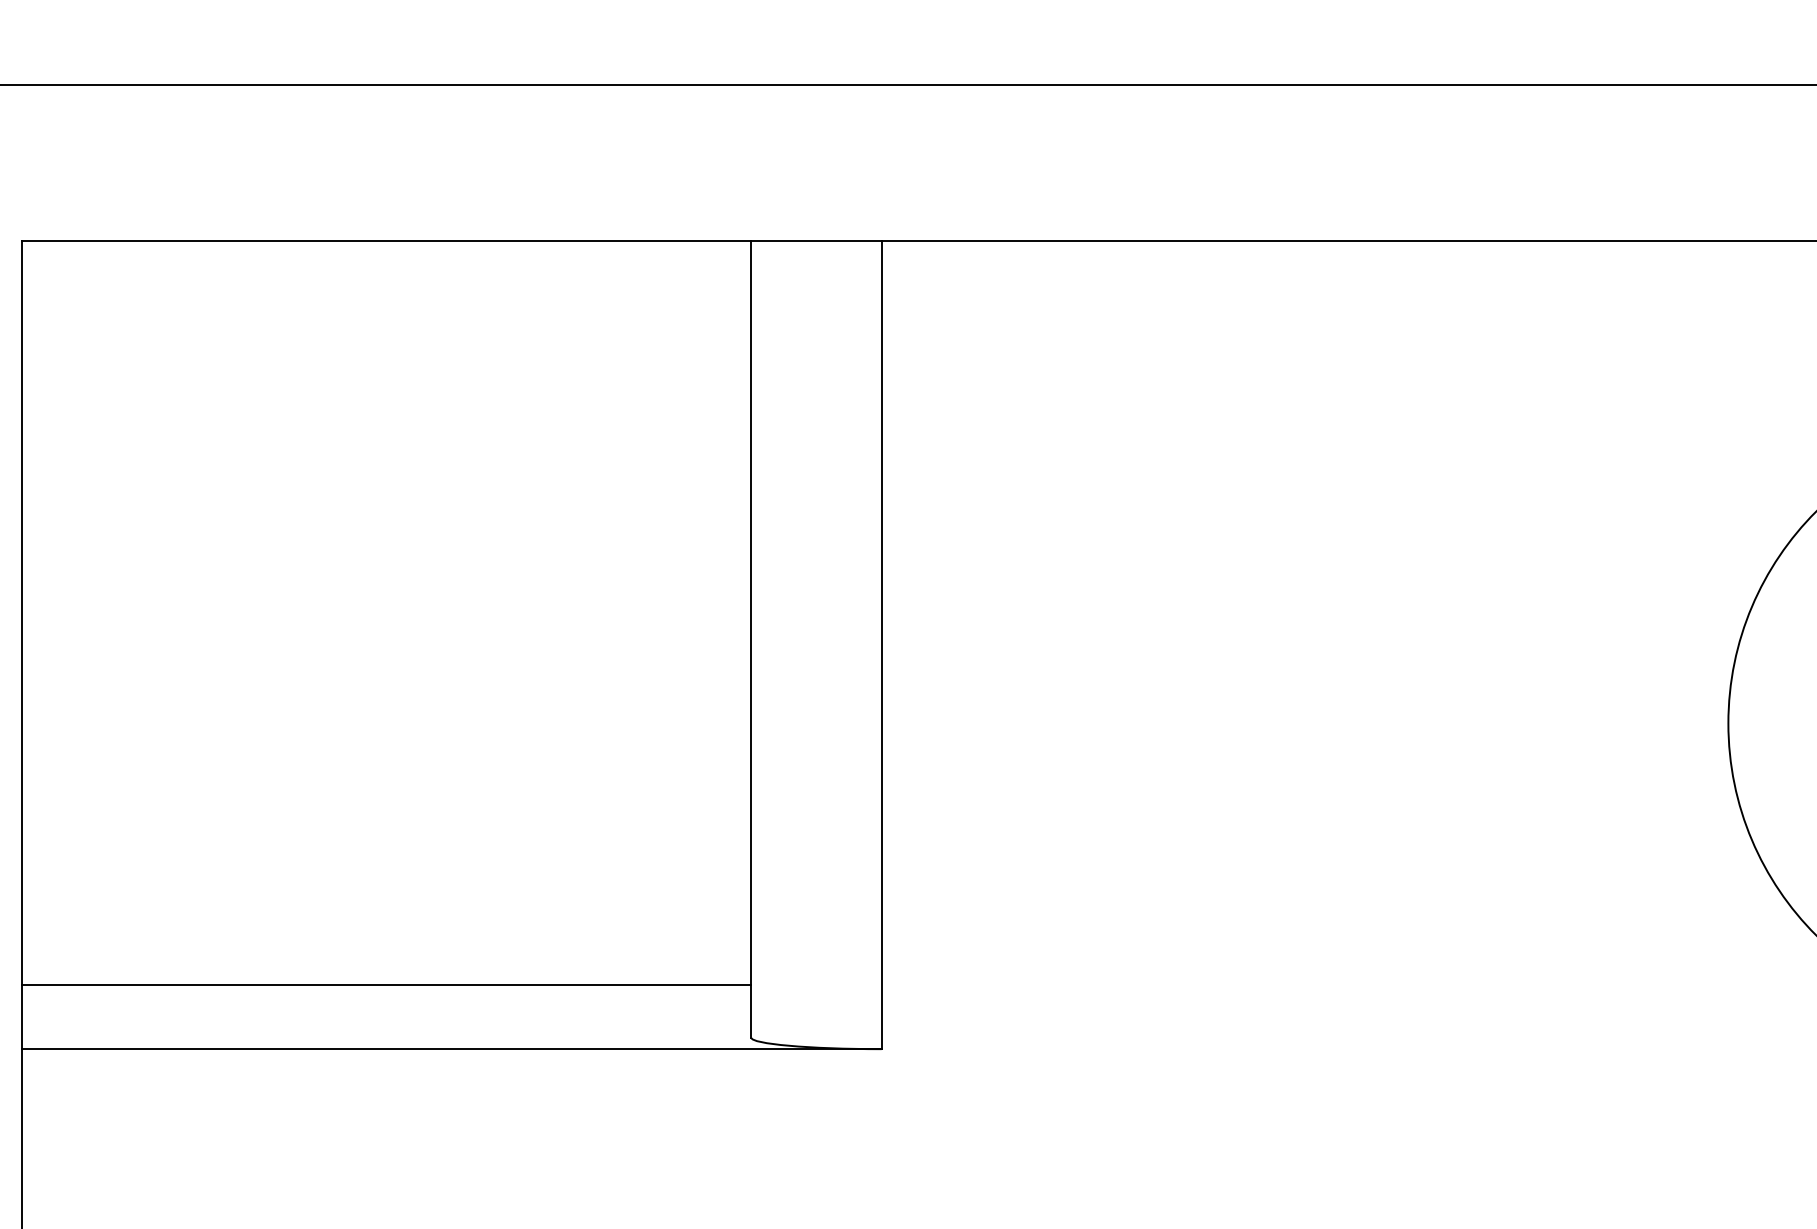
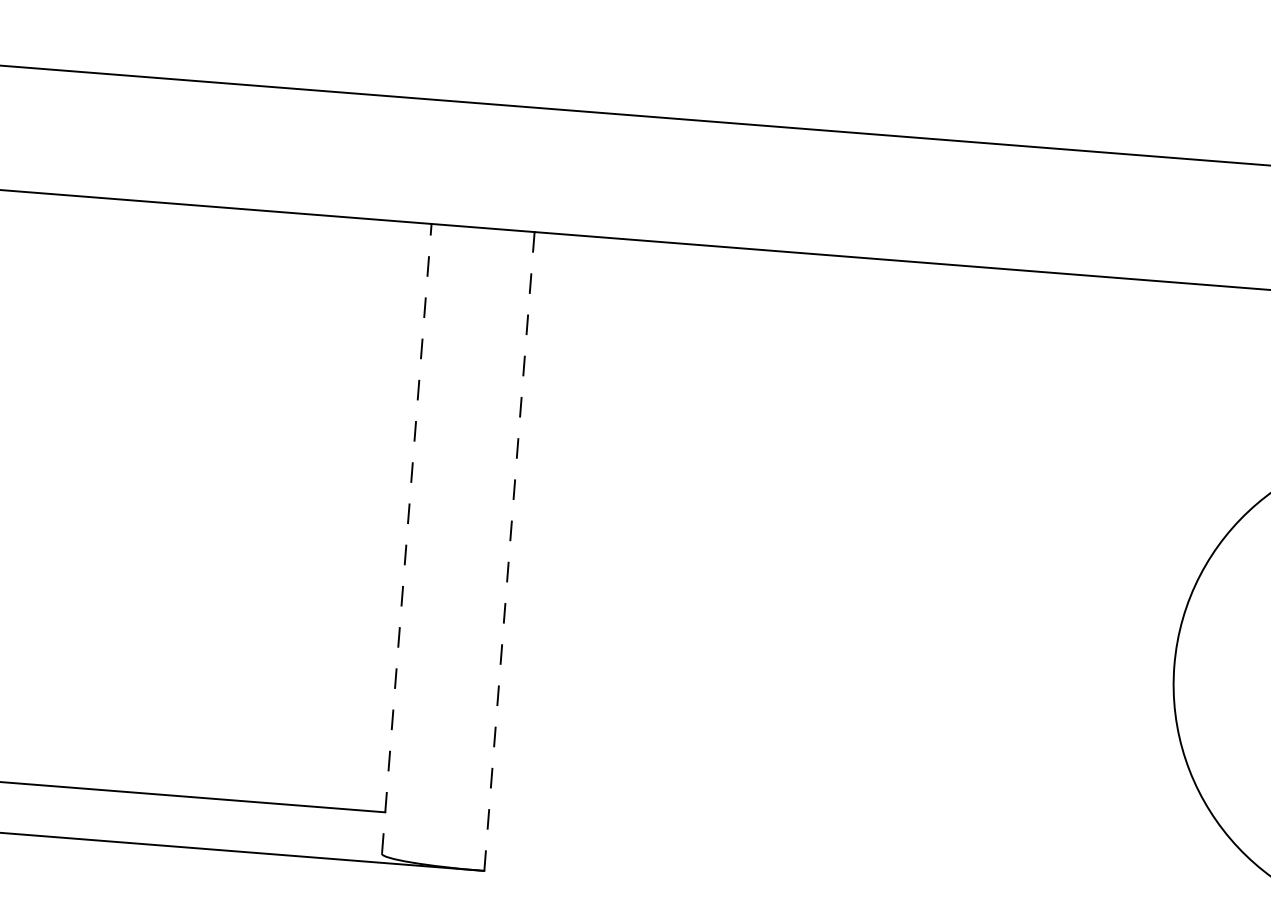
line: (751, 639) -> (406, 538), solid -> dashed
line: (881, 645) -> (509, 551), solid -> dashed

